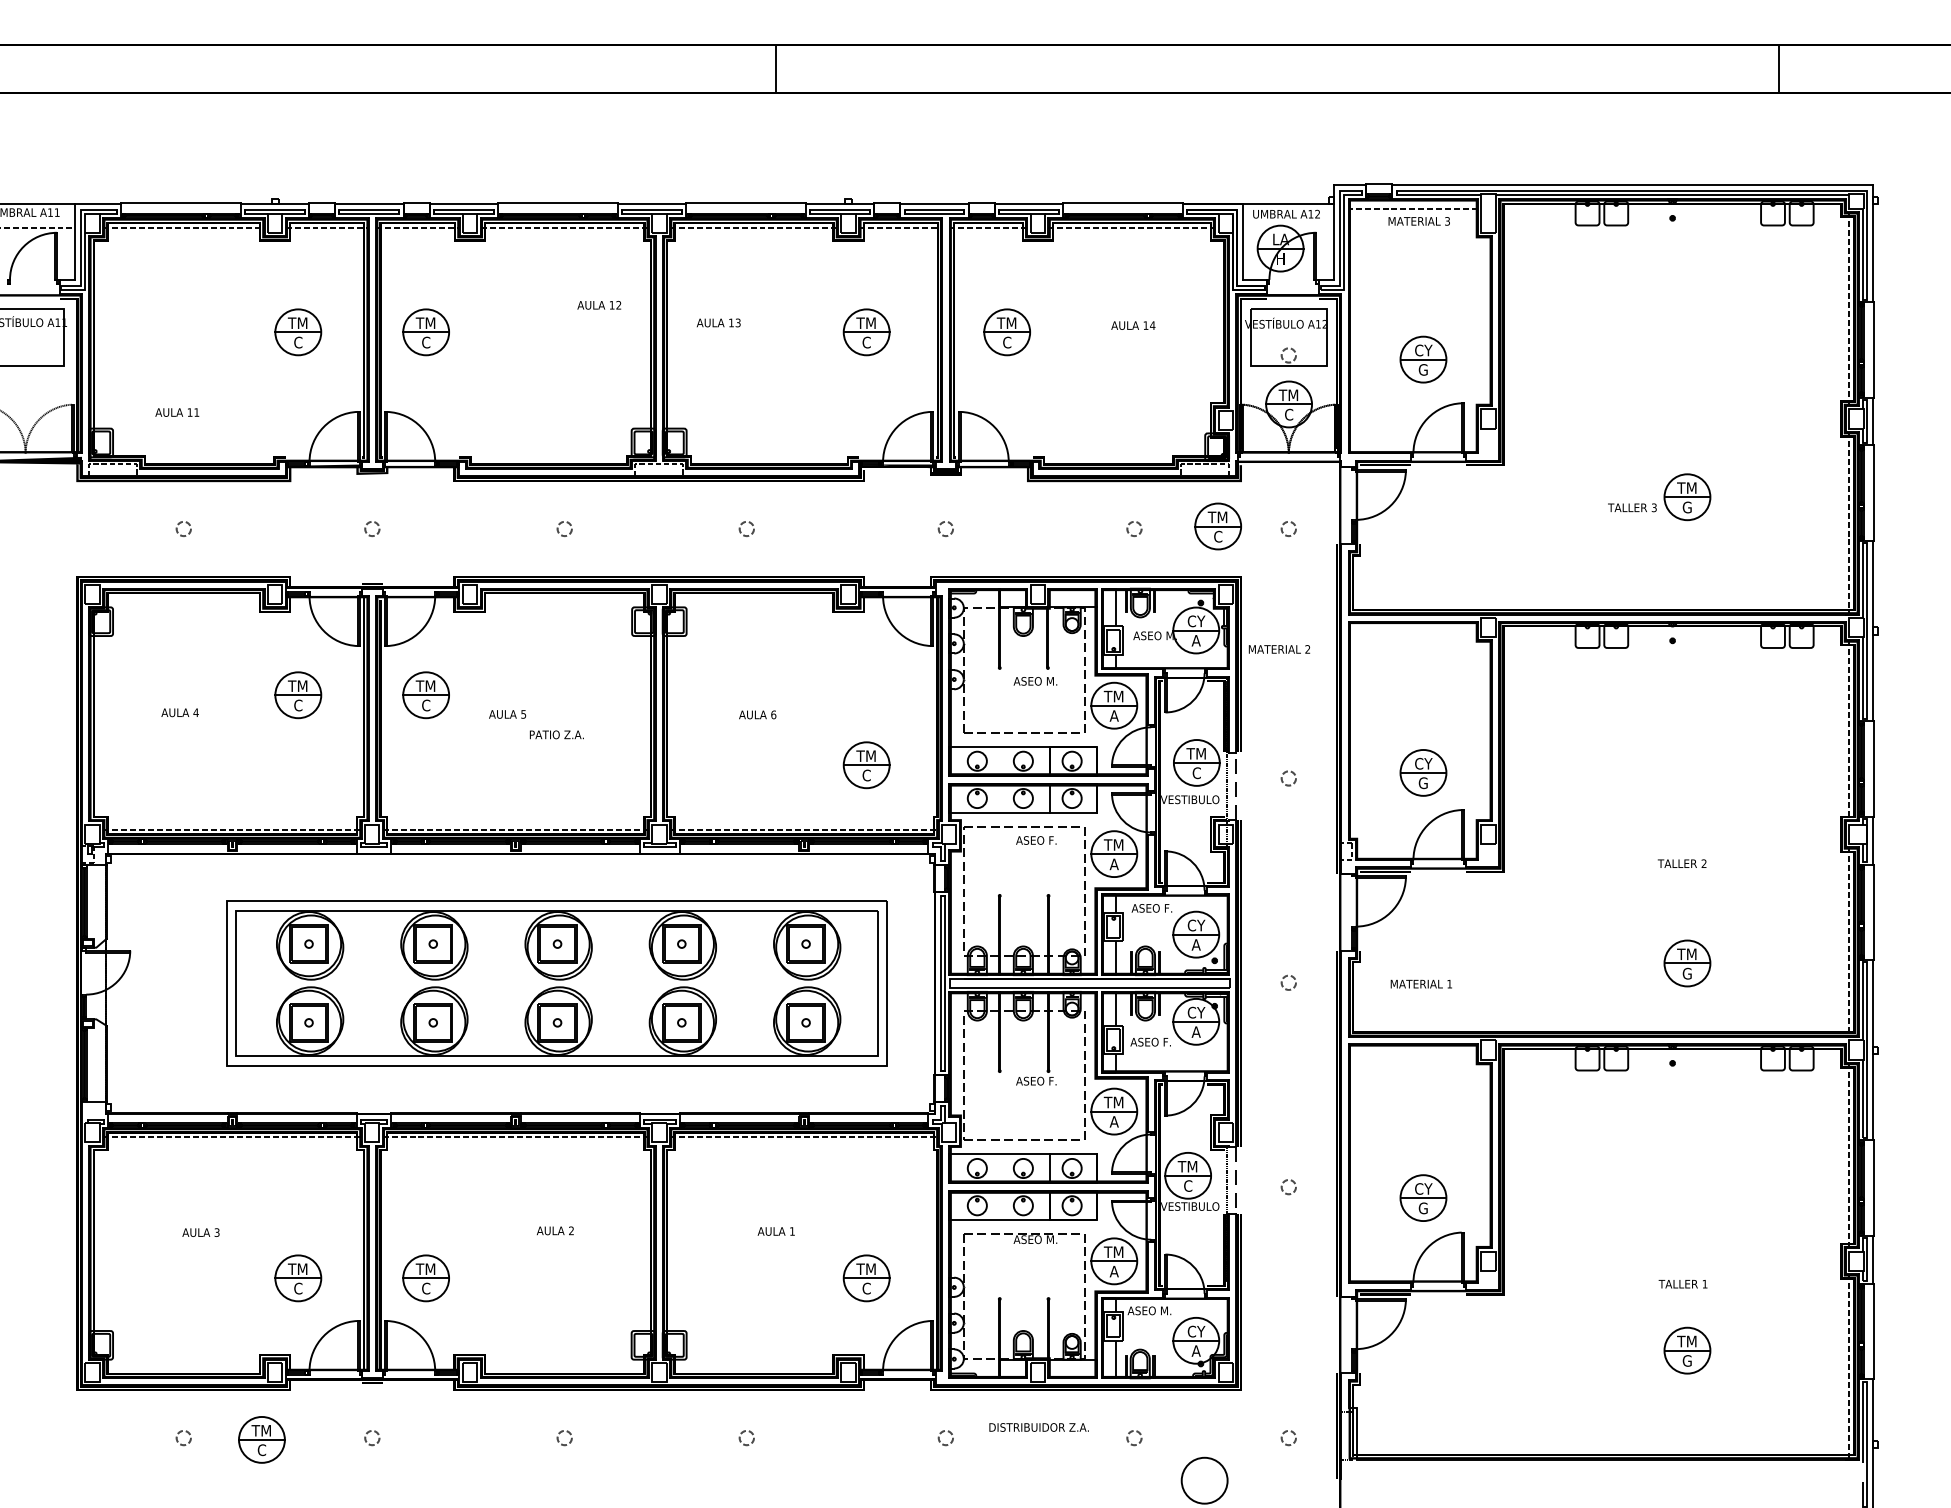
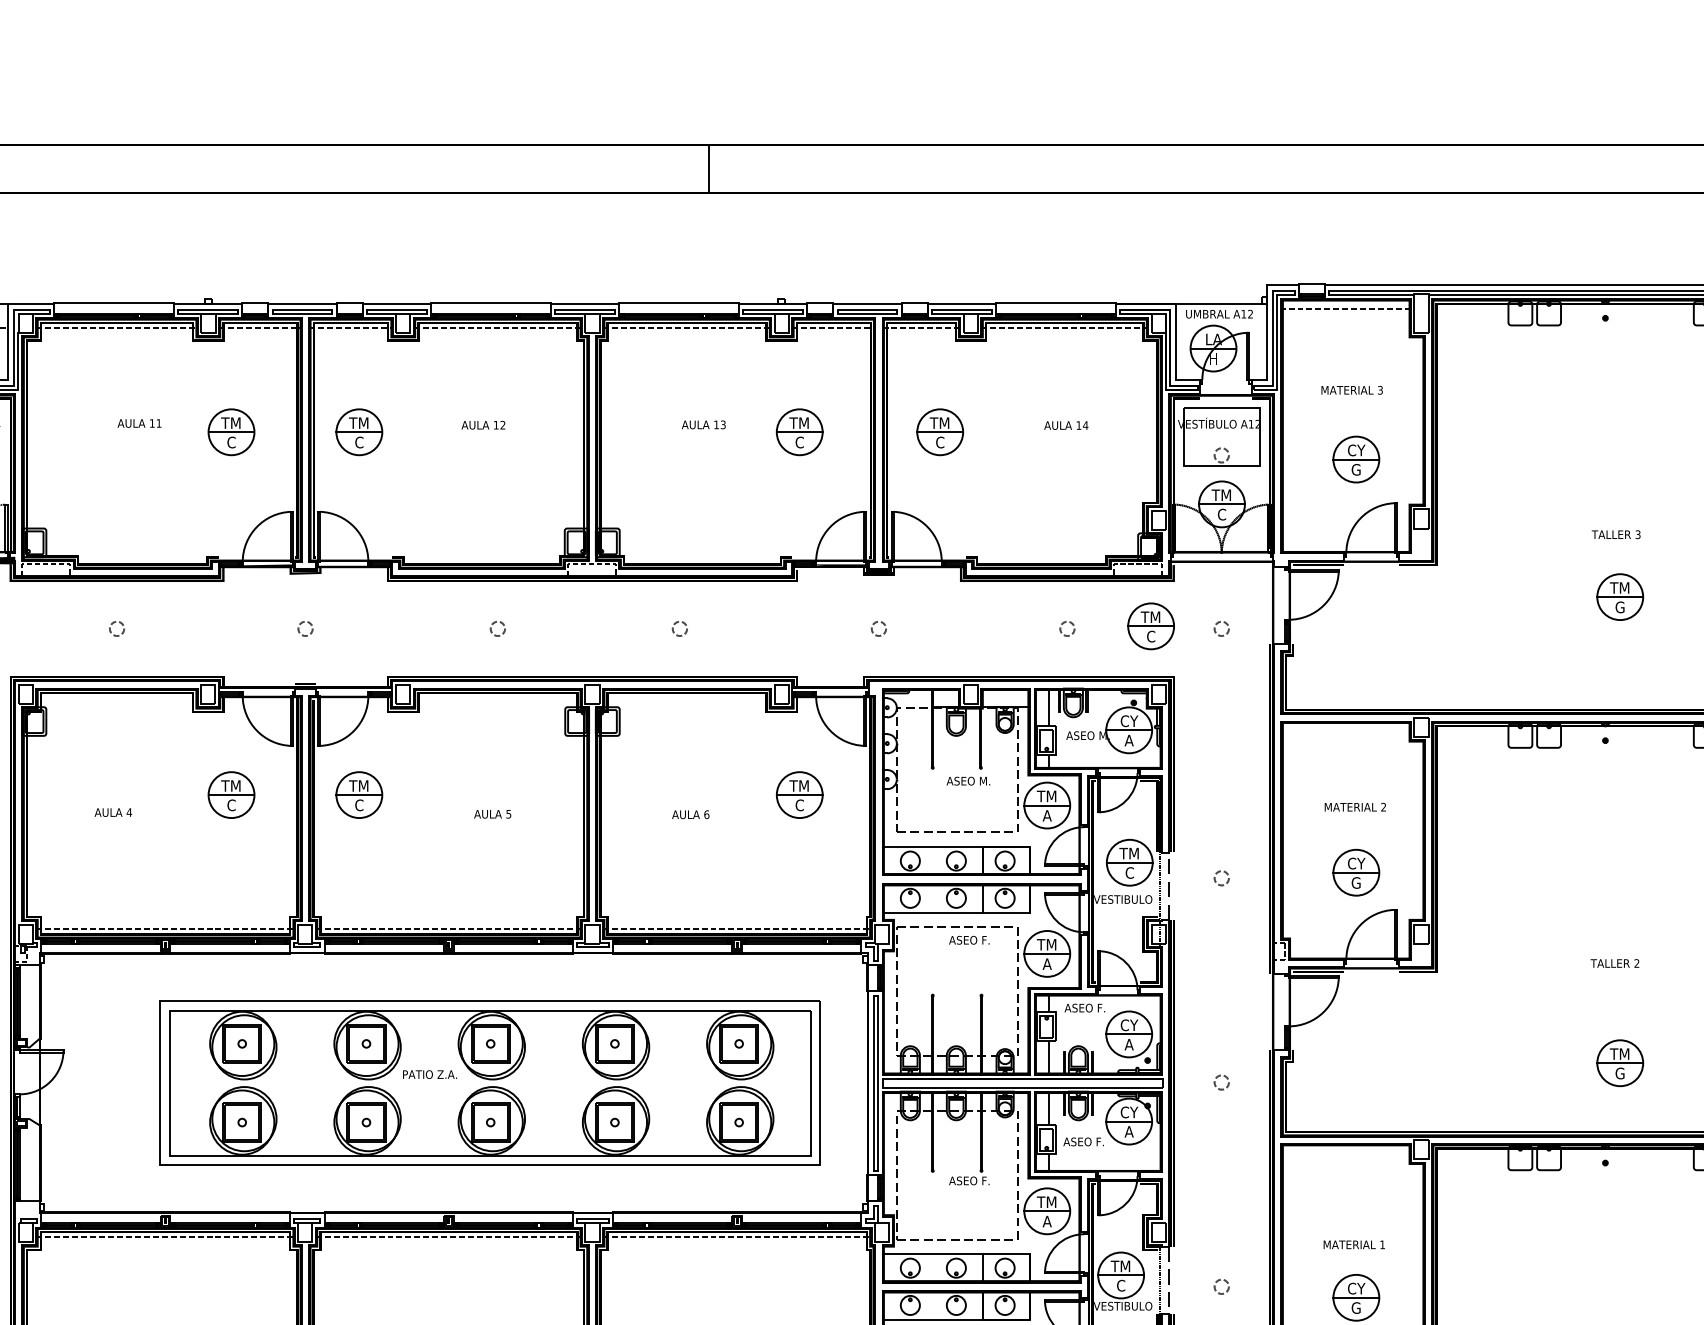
text: (1418, 221) -> (1351, 390), moved
text: (599, 305) -> (483, 425), moved
text: (718, 322) -> (703, 424), moved
text: (177, 412) -> (139, 423), moved
text: (1632, 507) -> (1616, 534), moved
text: (1279, 649) -> (1355, 807), moved
text: (507, 714) -> (492, 814), moved
text: (556, 734) -> (429, 1074), moved
part: (866, 765) -> (799, 795), moved
text: (1420, 983) -> (1353, 1244), moved

